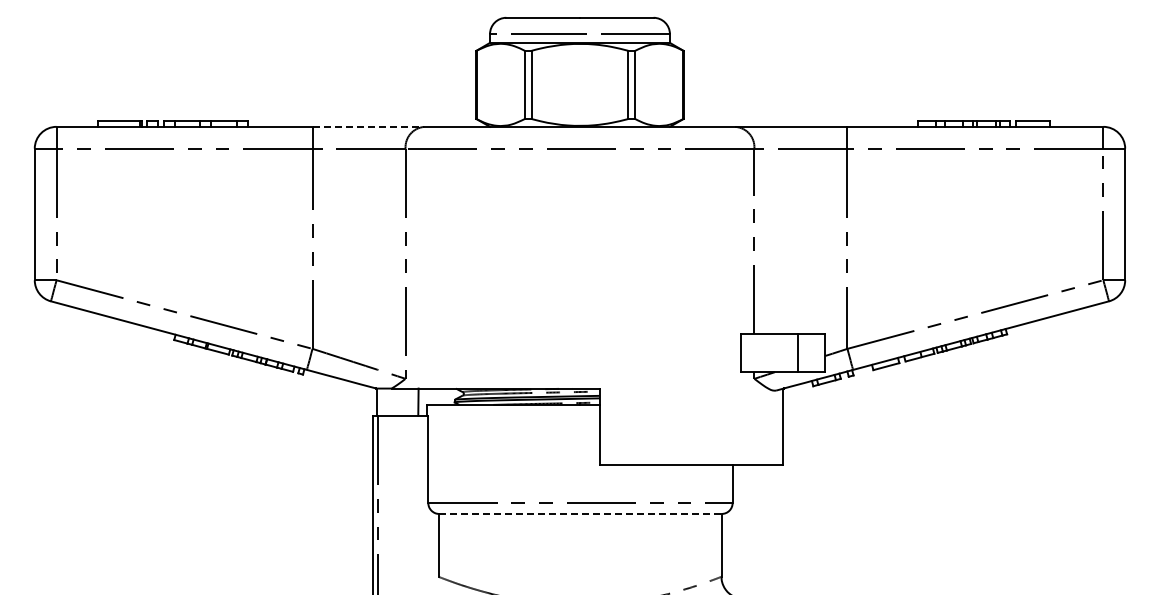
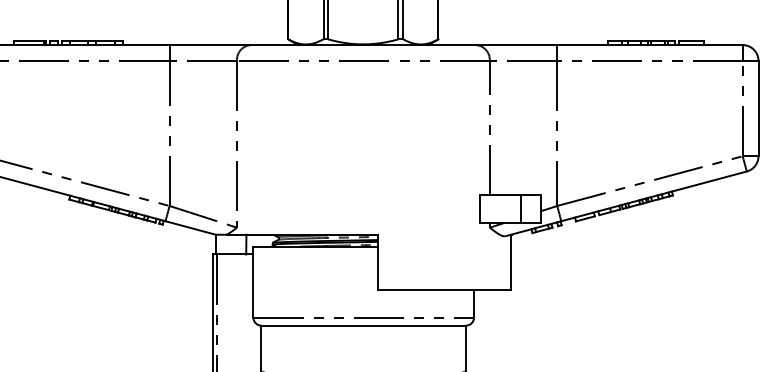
line: (368, 126) -> (210, 44), dashed -> solid
line: (581, 513) -> (364, 325), dashed -> solid

